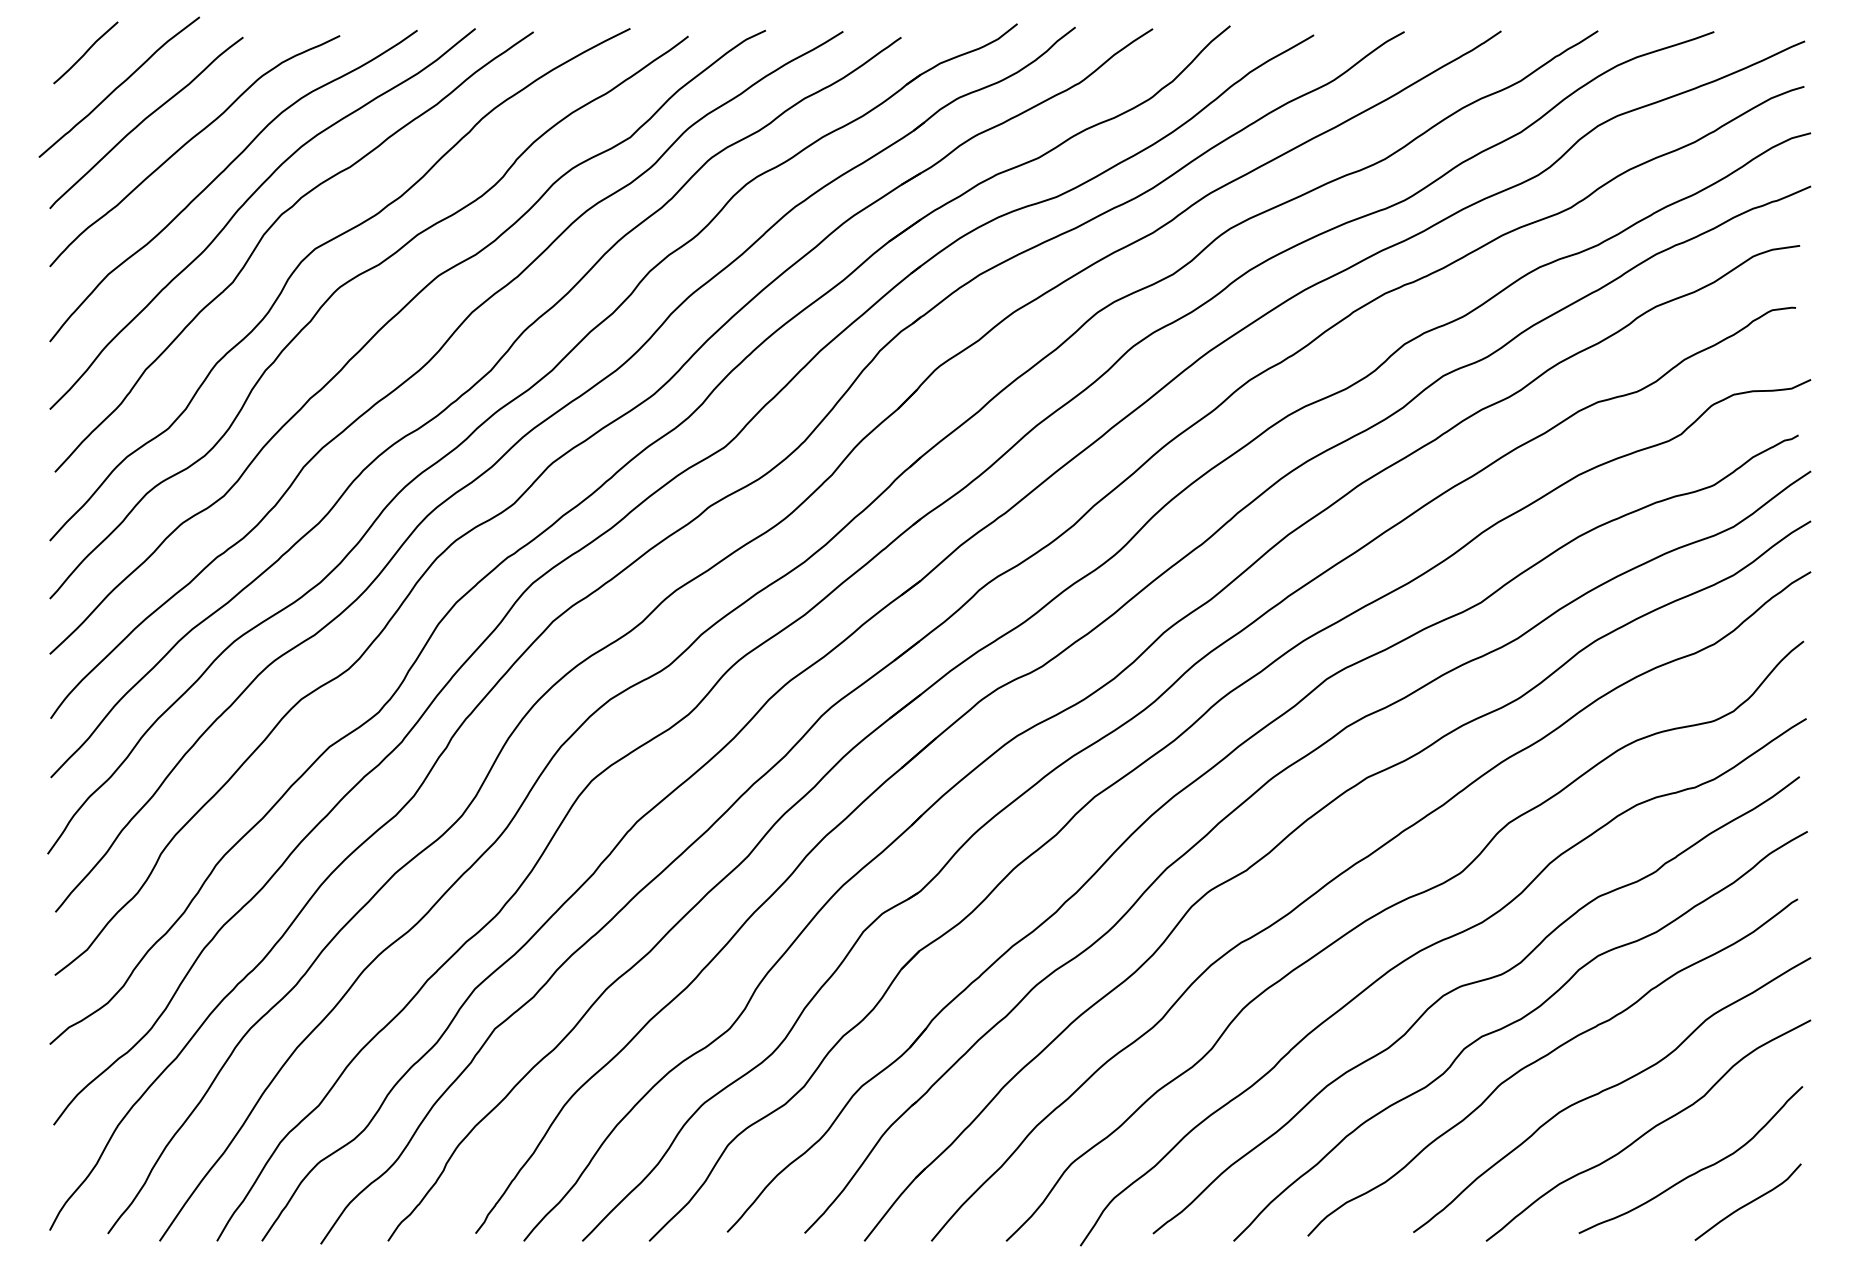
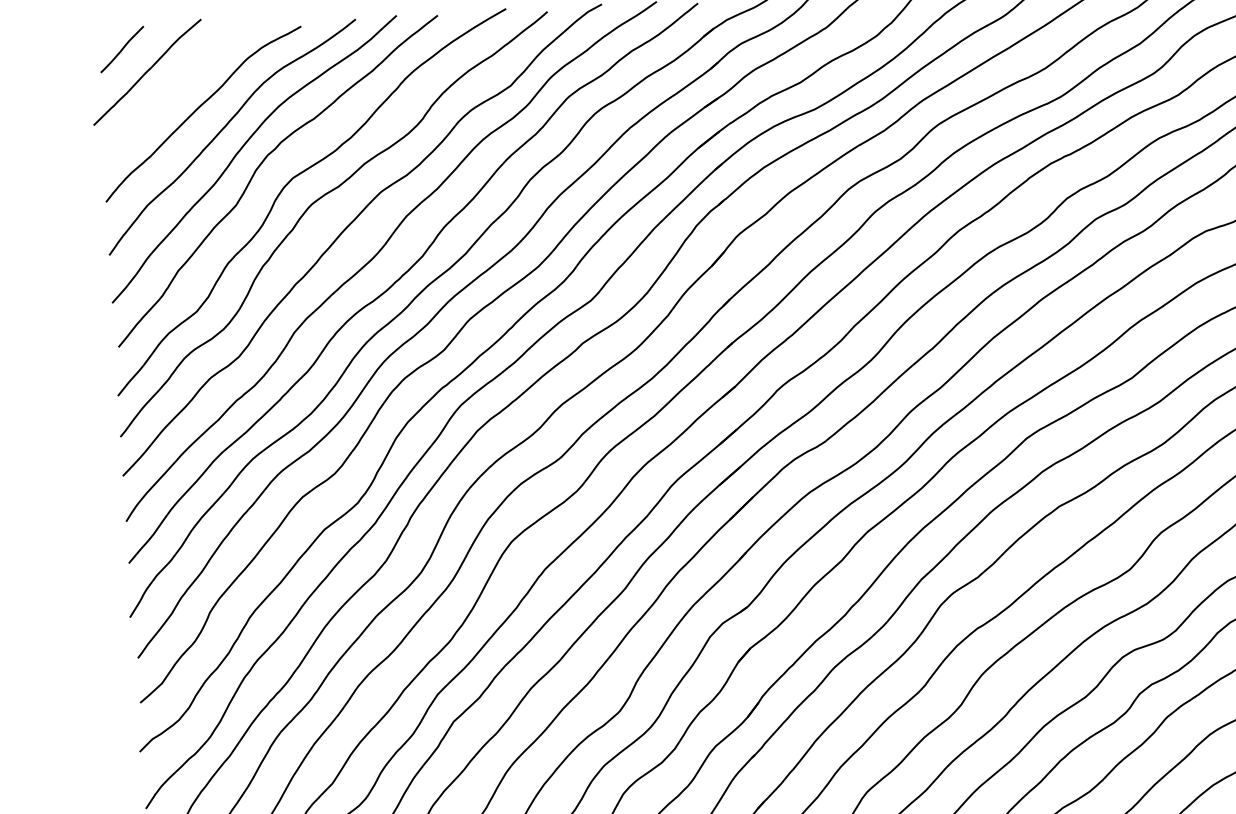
curve: (145, 120) -> (167, 94), removed

